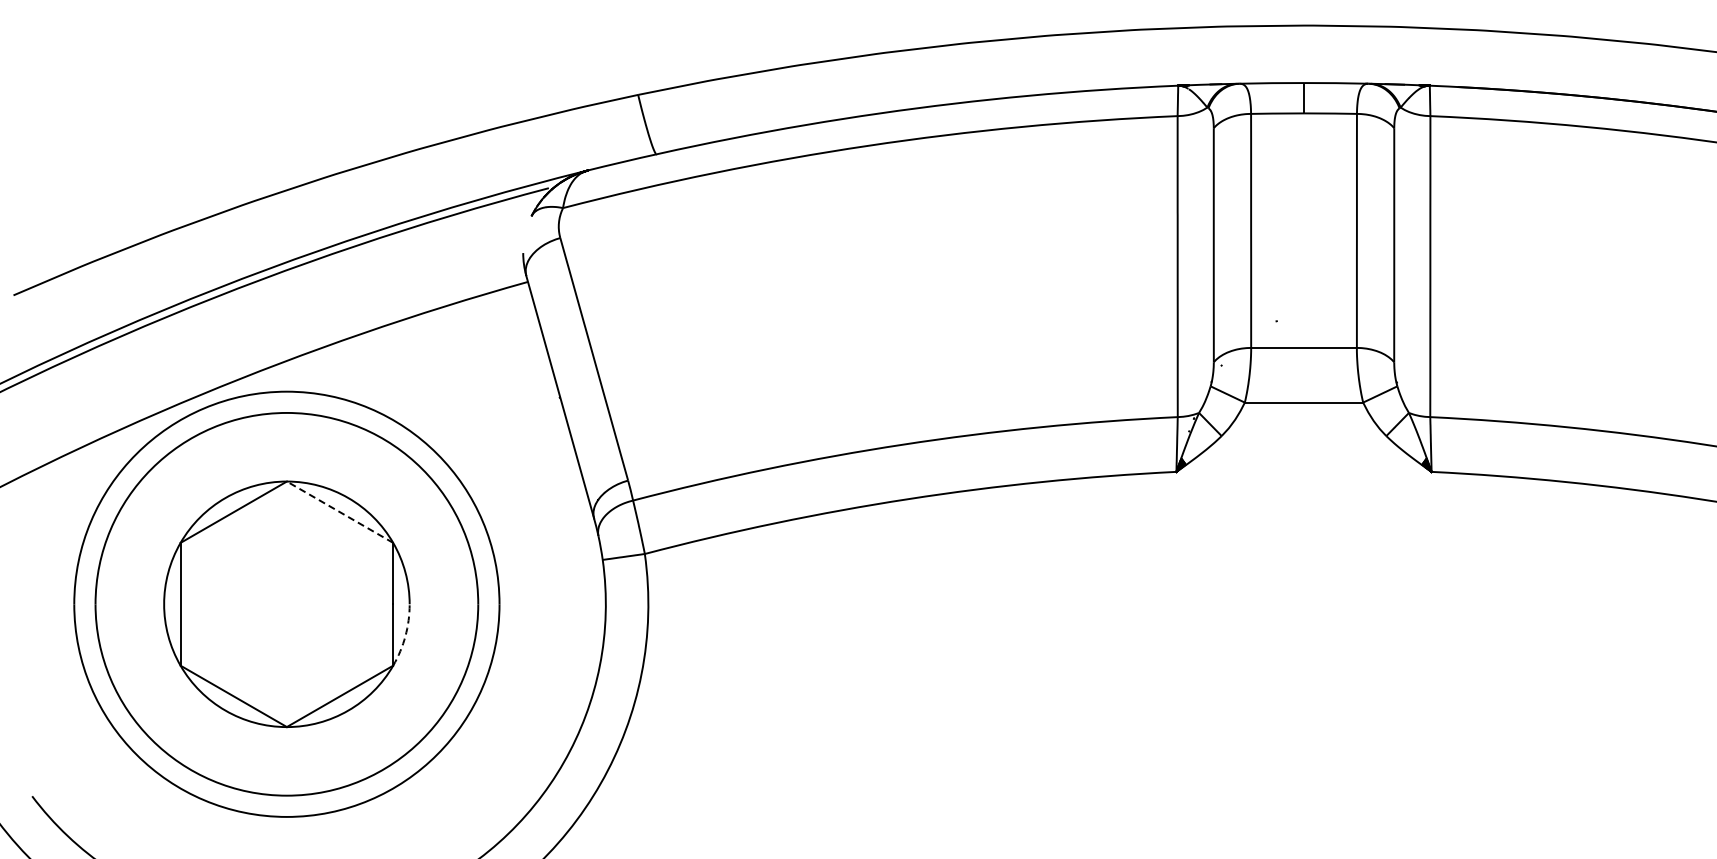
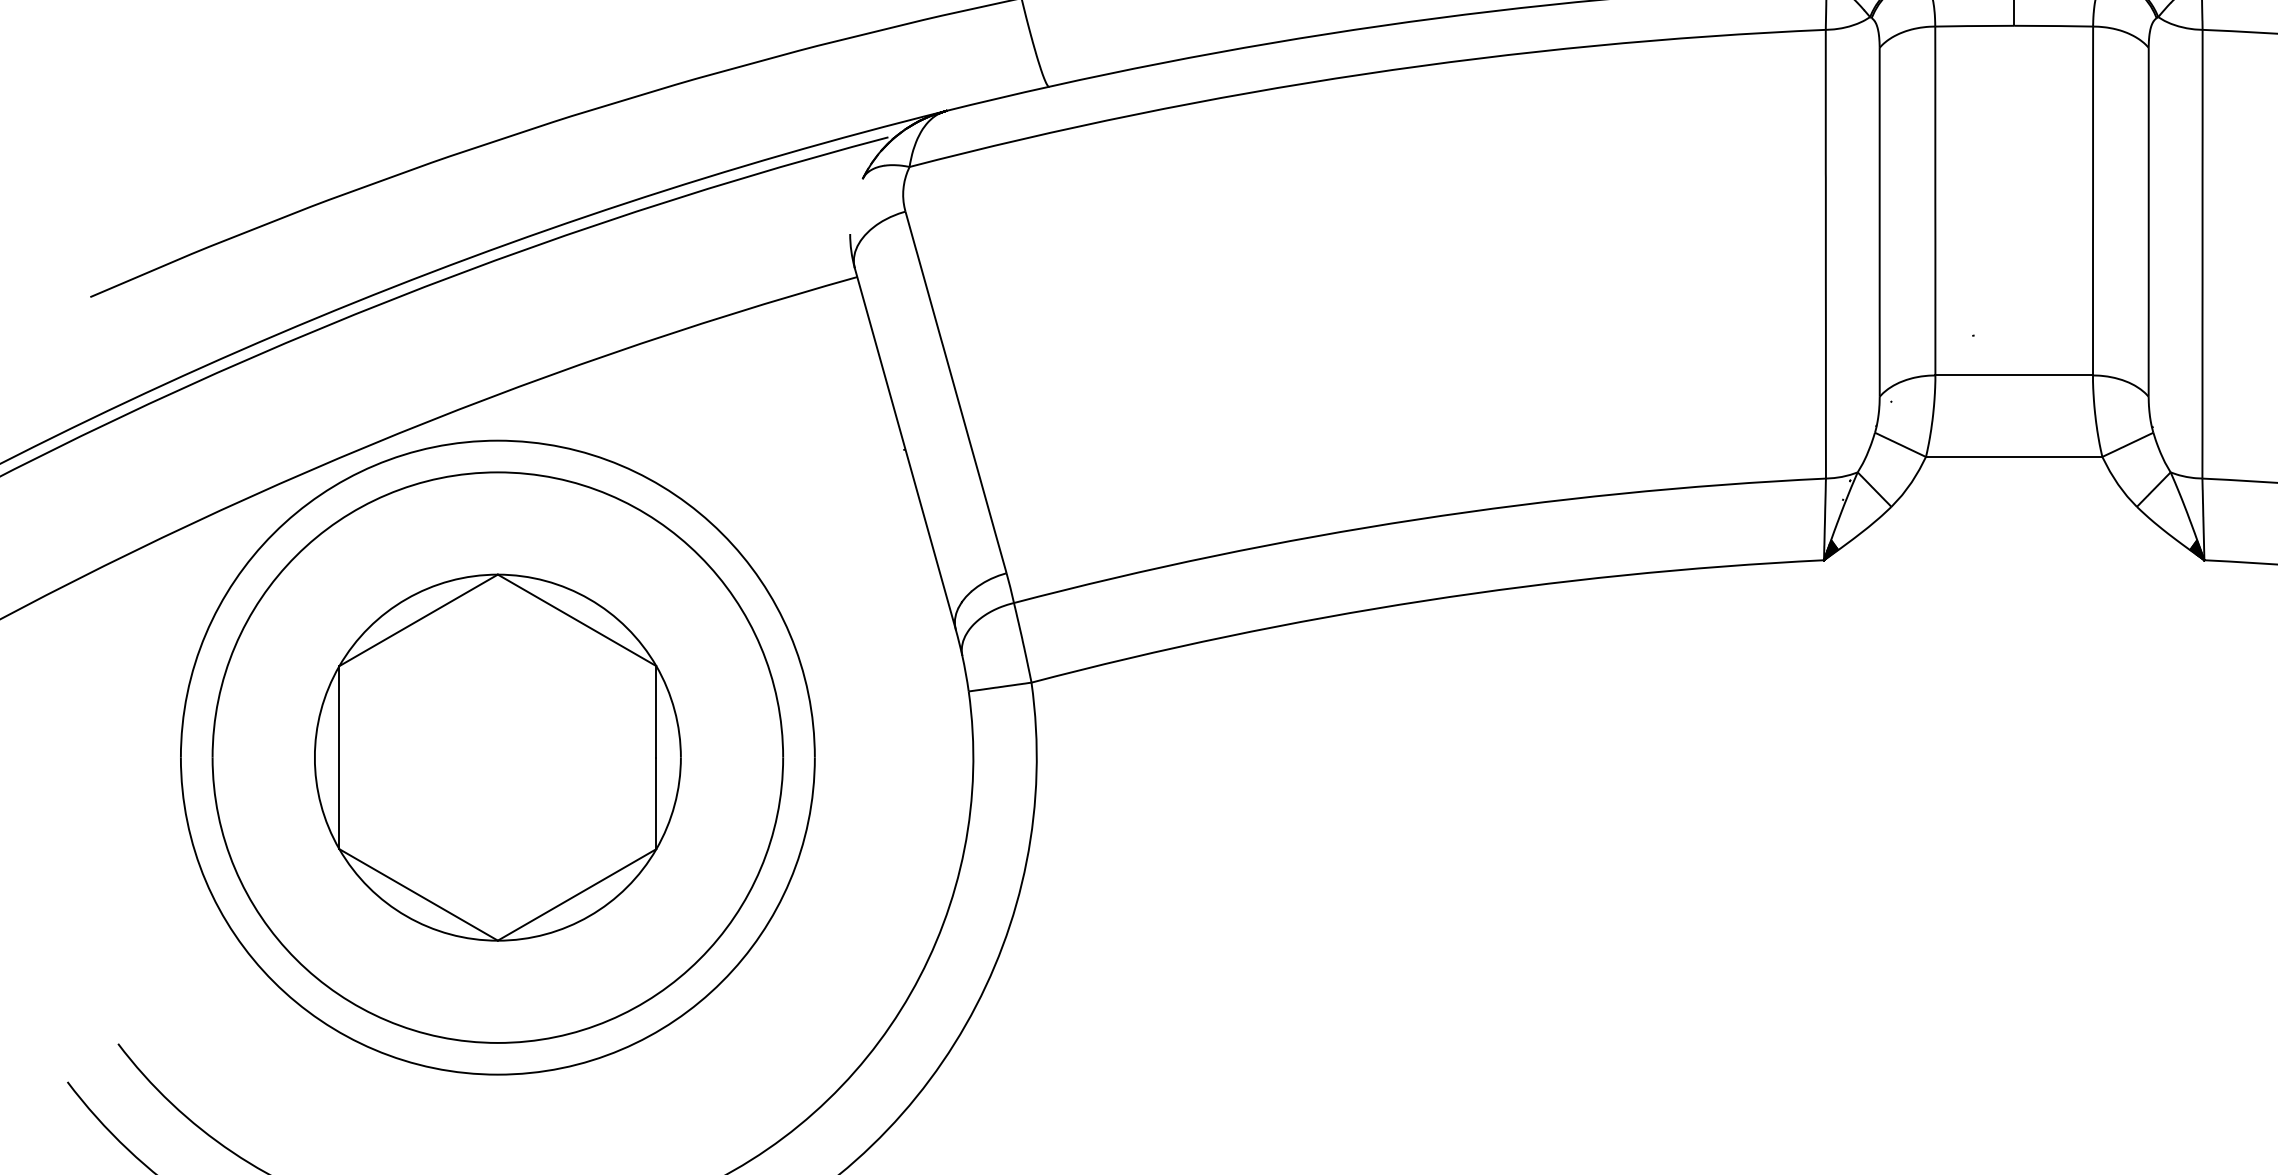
line: (339, 511) -> (576, 619), dashed -> solid
arc: (405, 636) -> (674, 805), dashed -> solid

